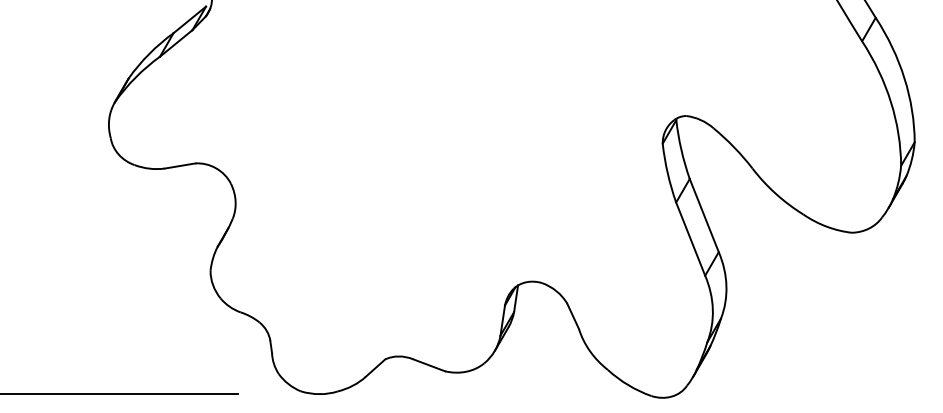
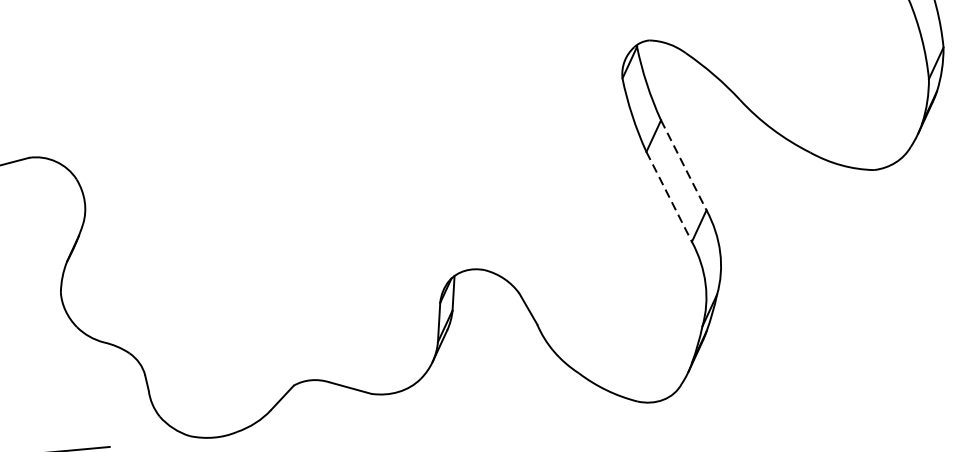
line: (704, 216) -> (684, 166), solid -> dashed
line: (690, 239) -> (669, 197), solid -> dashed

